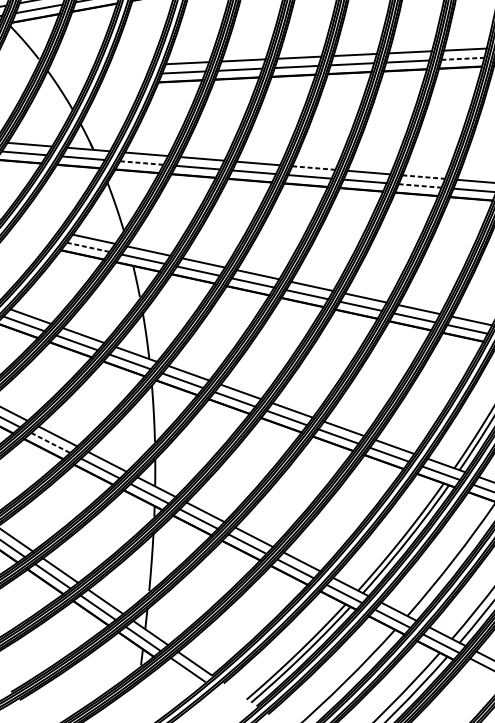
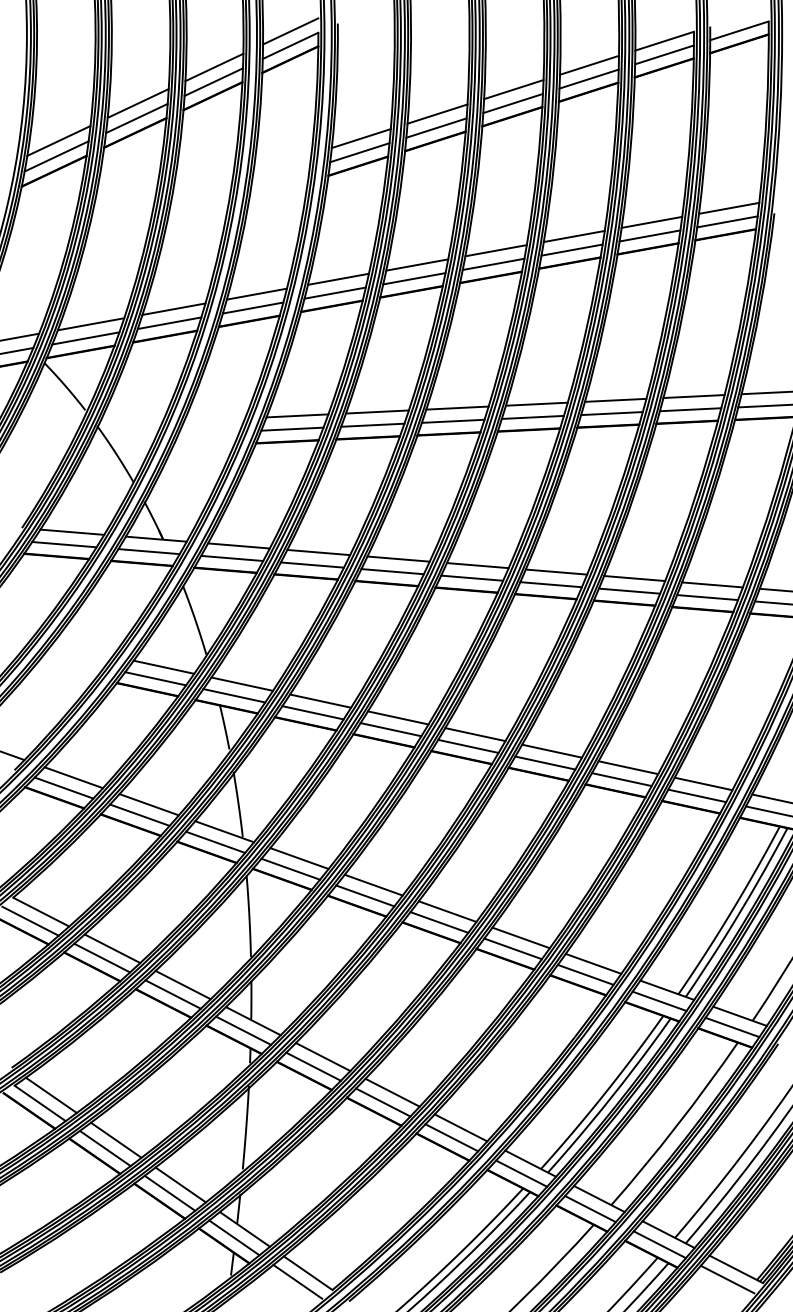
line: (462, 58) -> (690, 409), dashed -> solid
line: (142, 163) -> (232, 558), dashed -> solid
line: (313, 167) -> (477, 565), dashed -> solid
line: (423, 177) -> (634, 578), dashed -> solid
line: (420, 186) -> (629, 591), dashed -> solid
line: (88, 247) -> (156, 678), dashed -> solid
line: (50, 443) -> (102, 958), dashed -> solid

